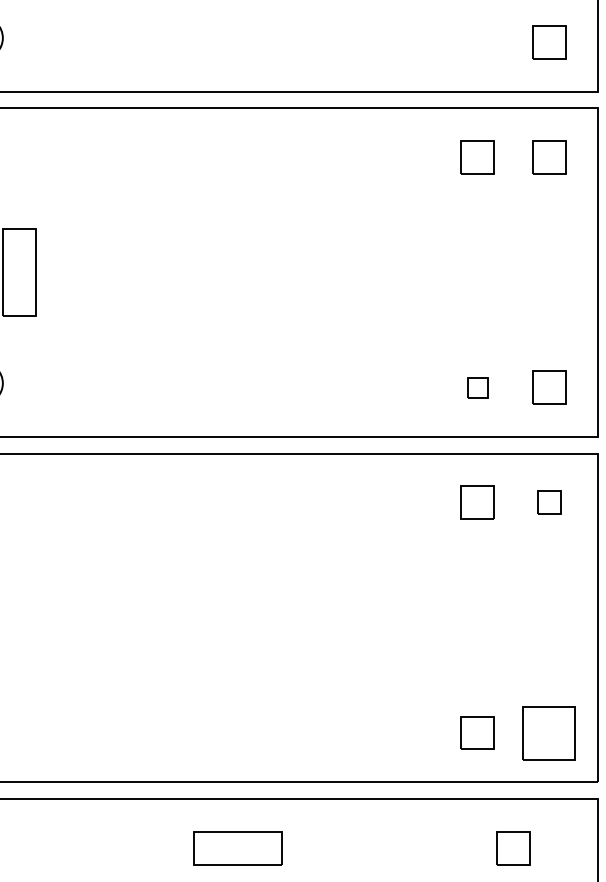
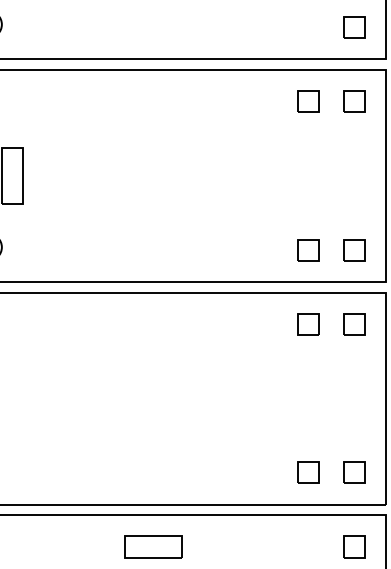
part: (478, 388) -> (308, 250), size x1.67
part: (549, 503) -> (354, 324), size x1.43
part: (549, 732) -> (354, 472), size x0.62
part: (513, 847) -> (354, 546), moved

